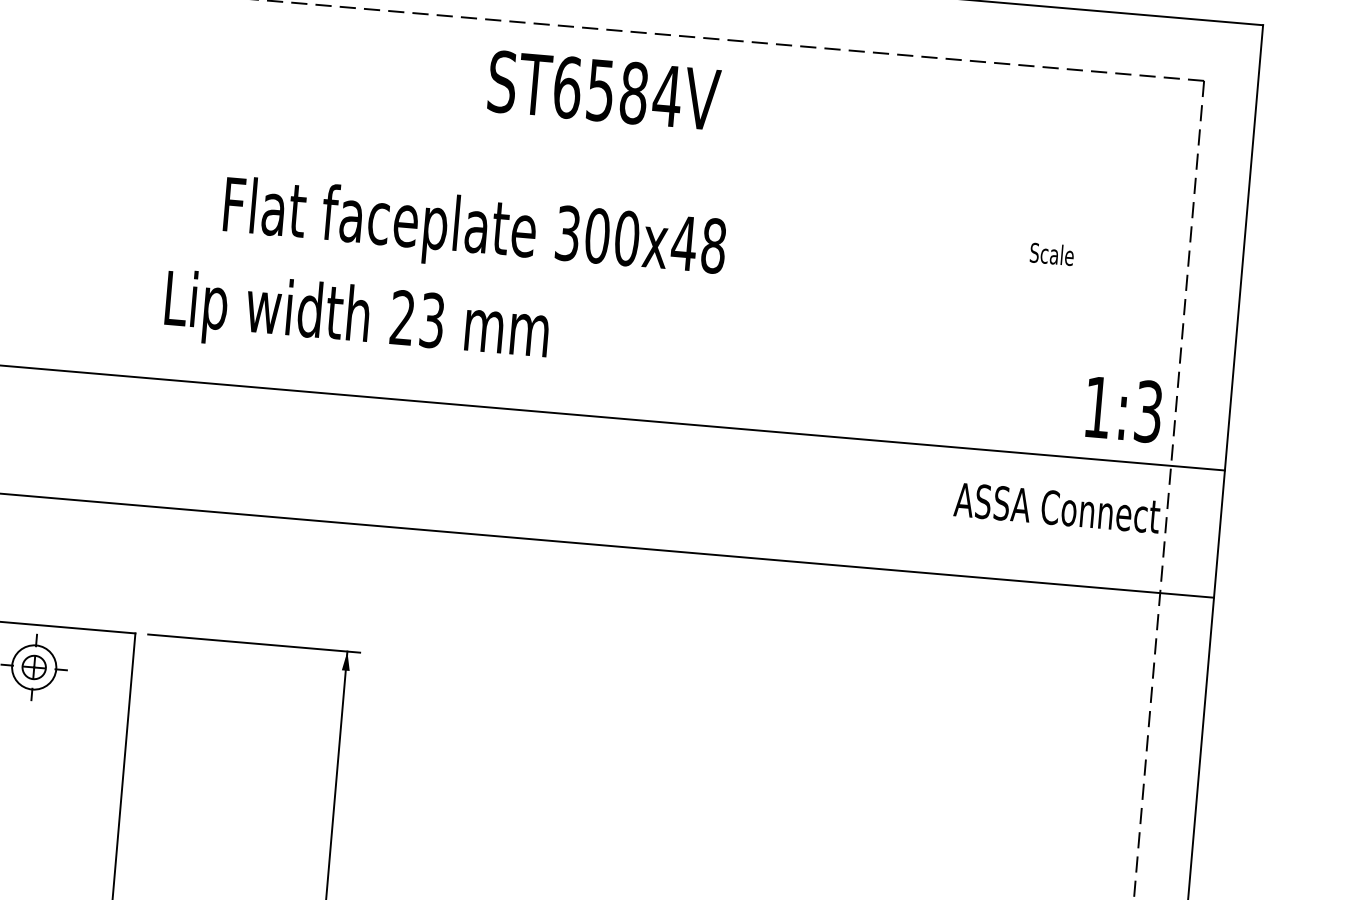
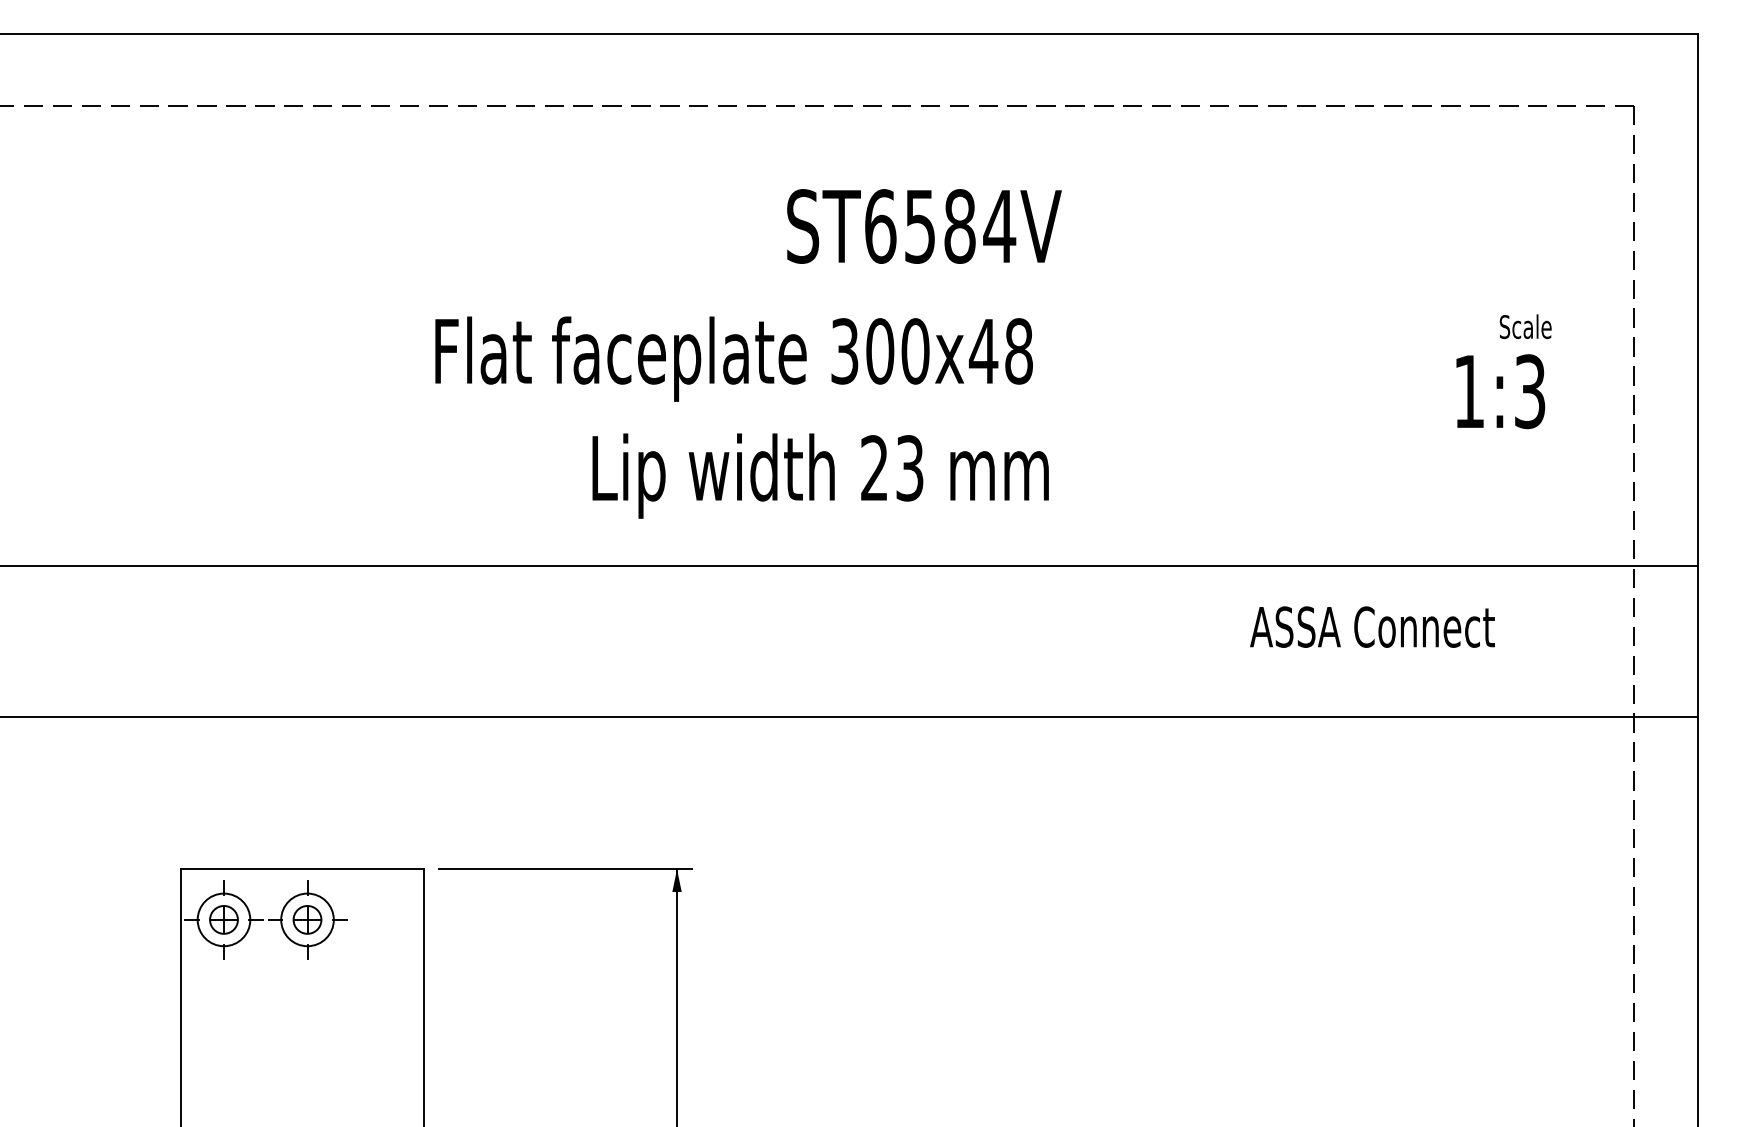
text: (604, 90) -> (924, 226), moved
text: (474, 231) -> (733, 358), moved
text: (1051, 253) -> (1525, 326), moved
text: (356, 320) -> (820, 475), moved
text: (1123, 409) -> (1500, 391), moved
text: (1057, 507) -> (1372, 626), moved

